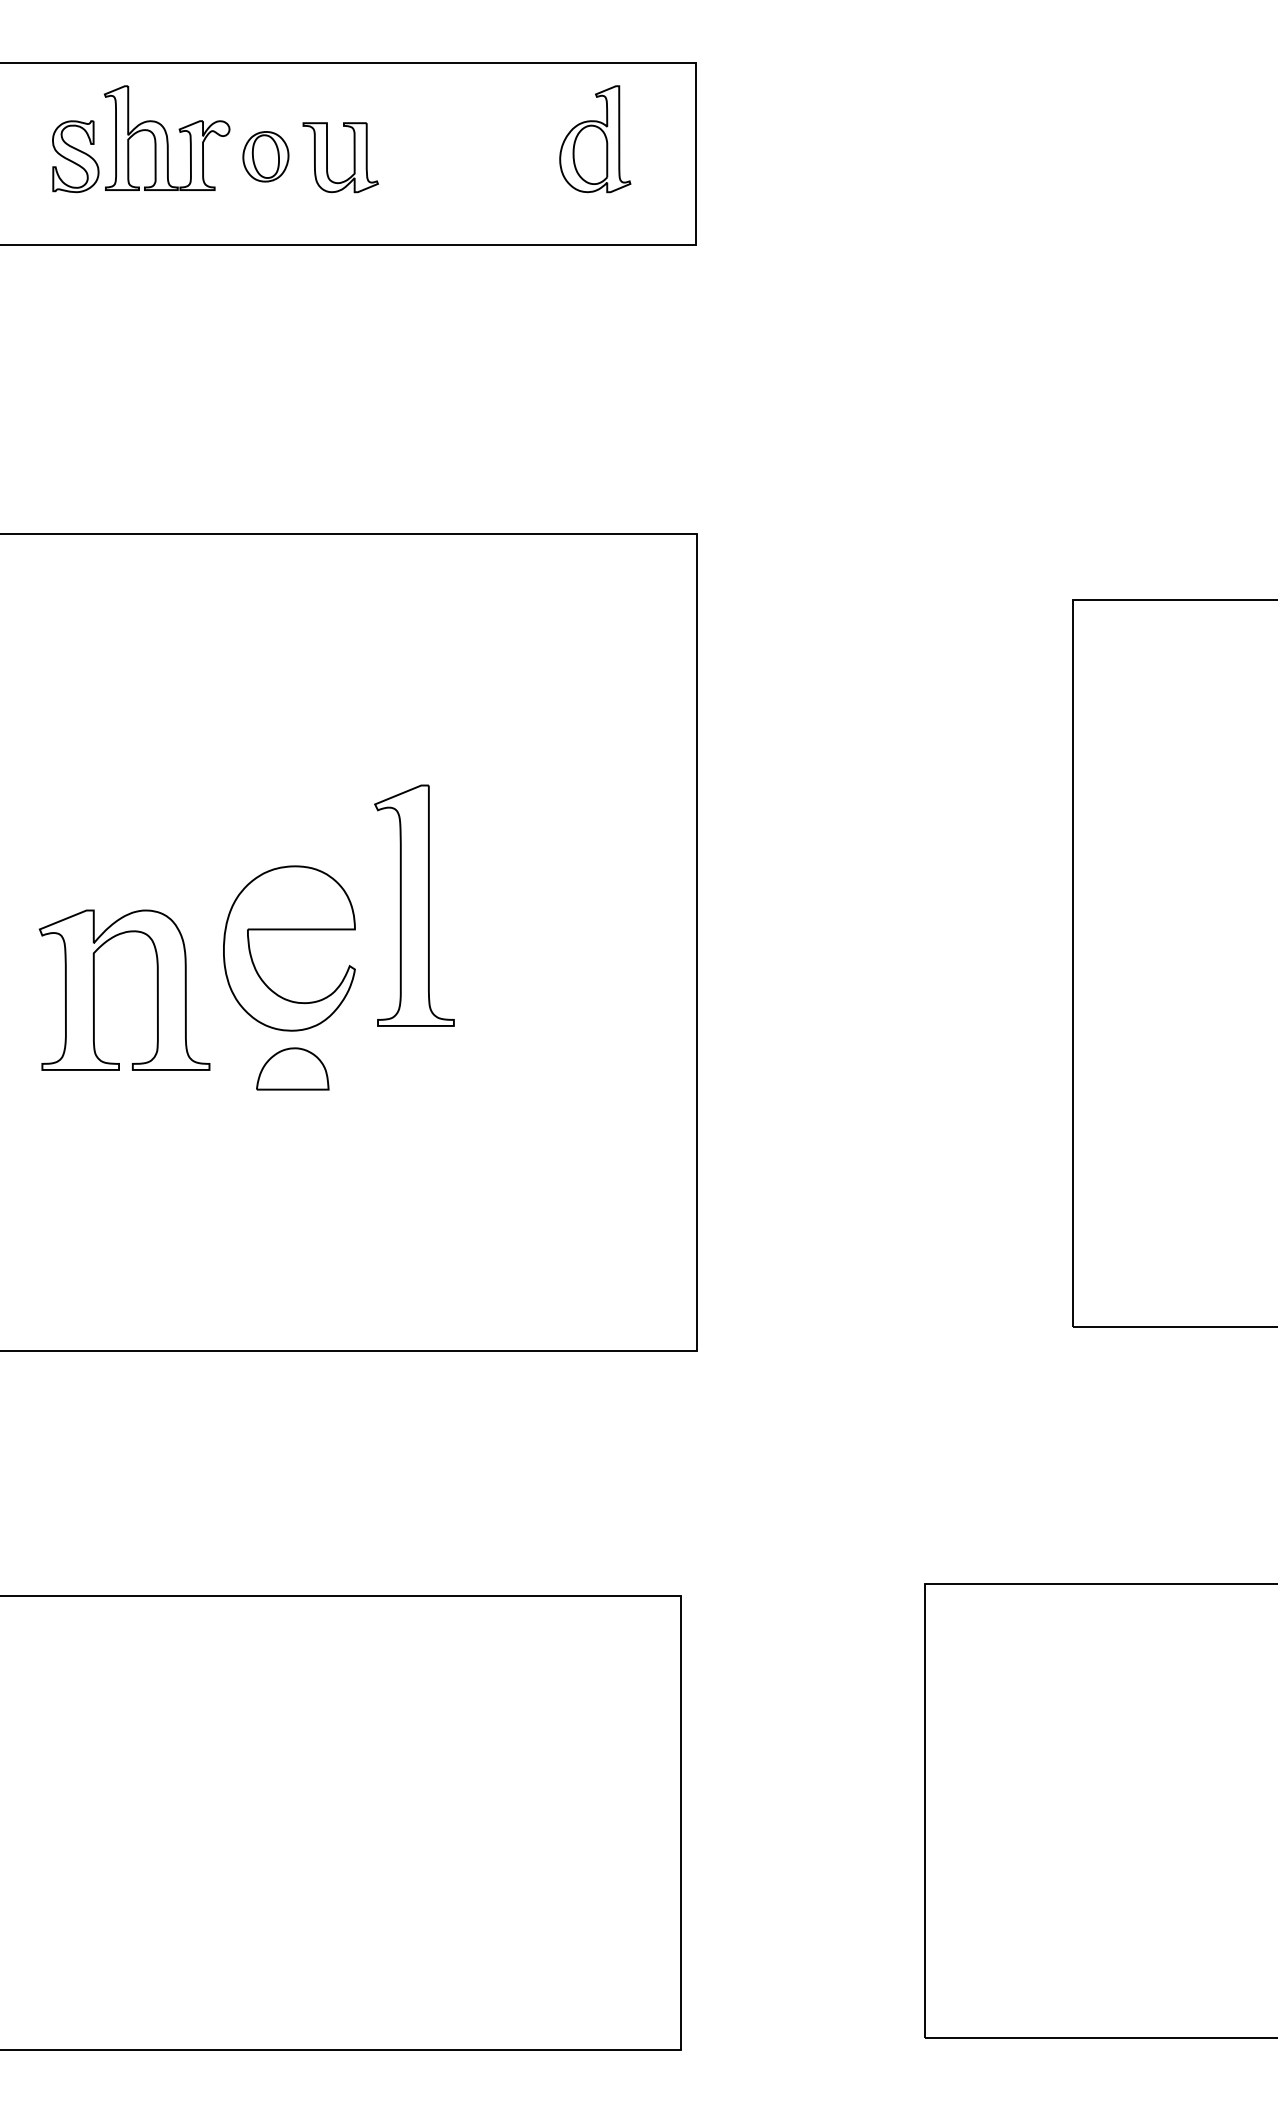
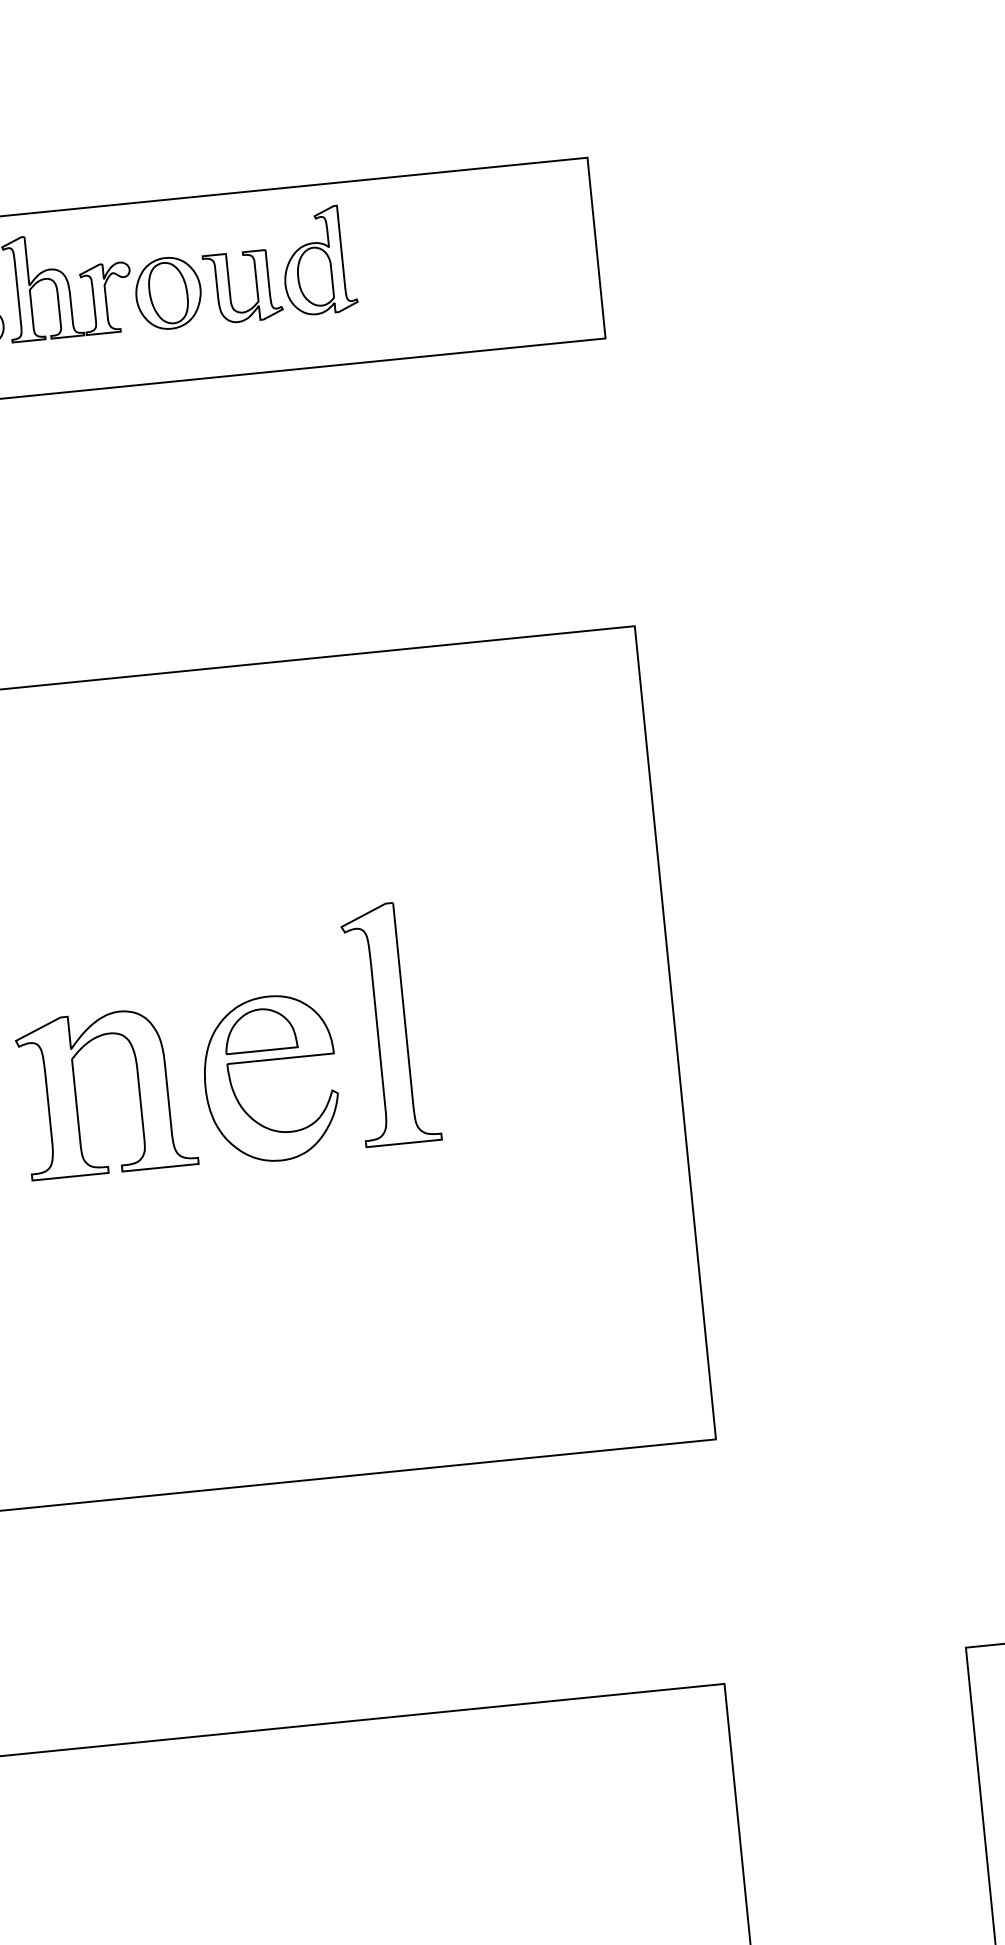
part: (595, 139) -> (318, 261), moved
part: (265, 156) -> (168, 293), size x1.43
part: (94, 989) -> (76, 1095), moved
part: (292, 1068) -> (259, 1029), moved

